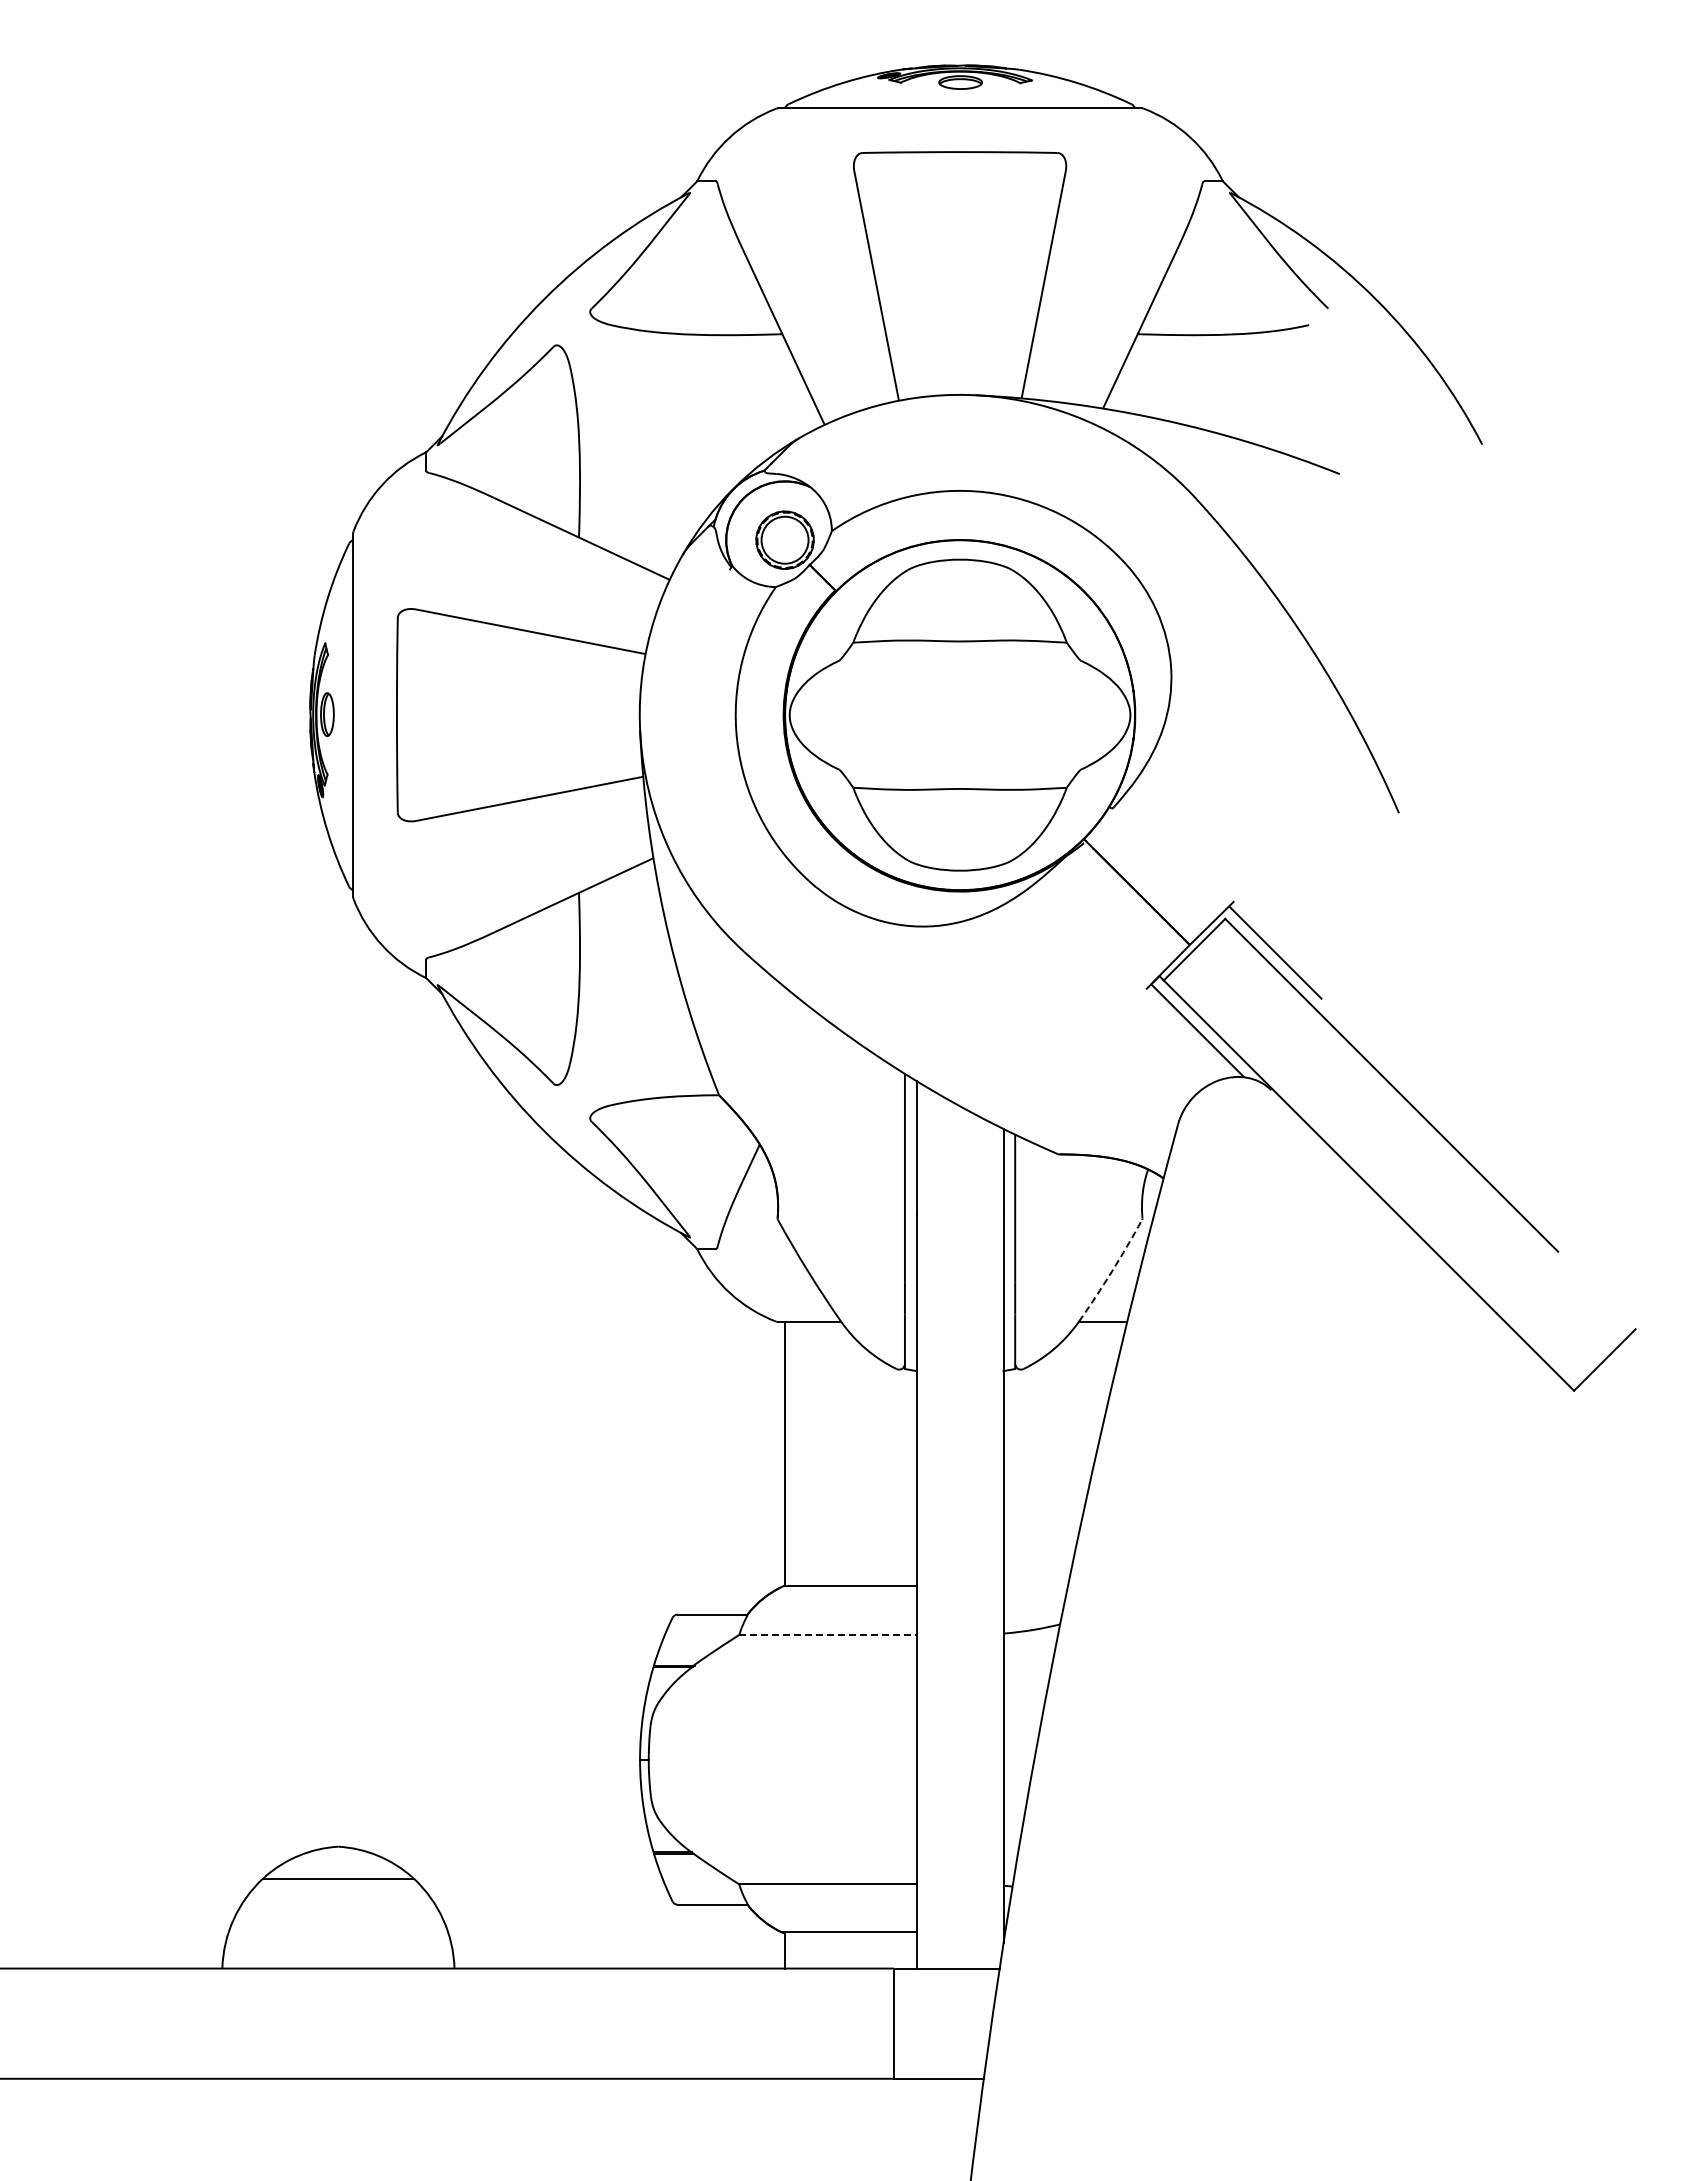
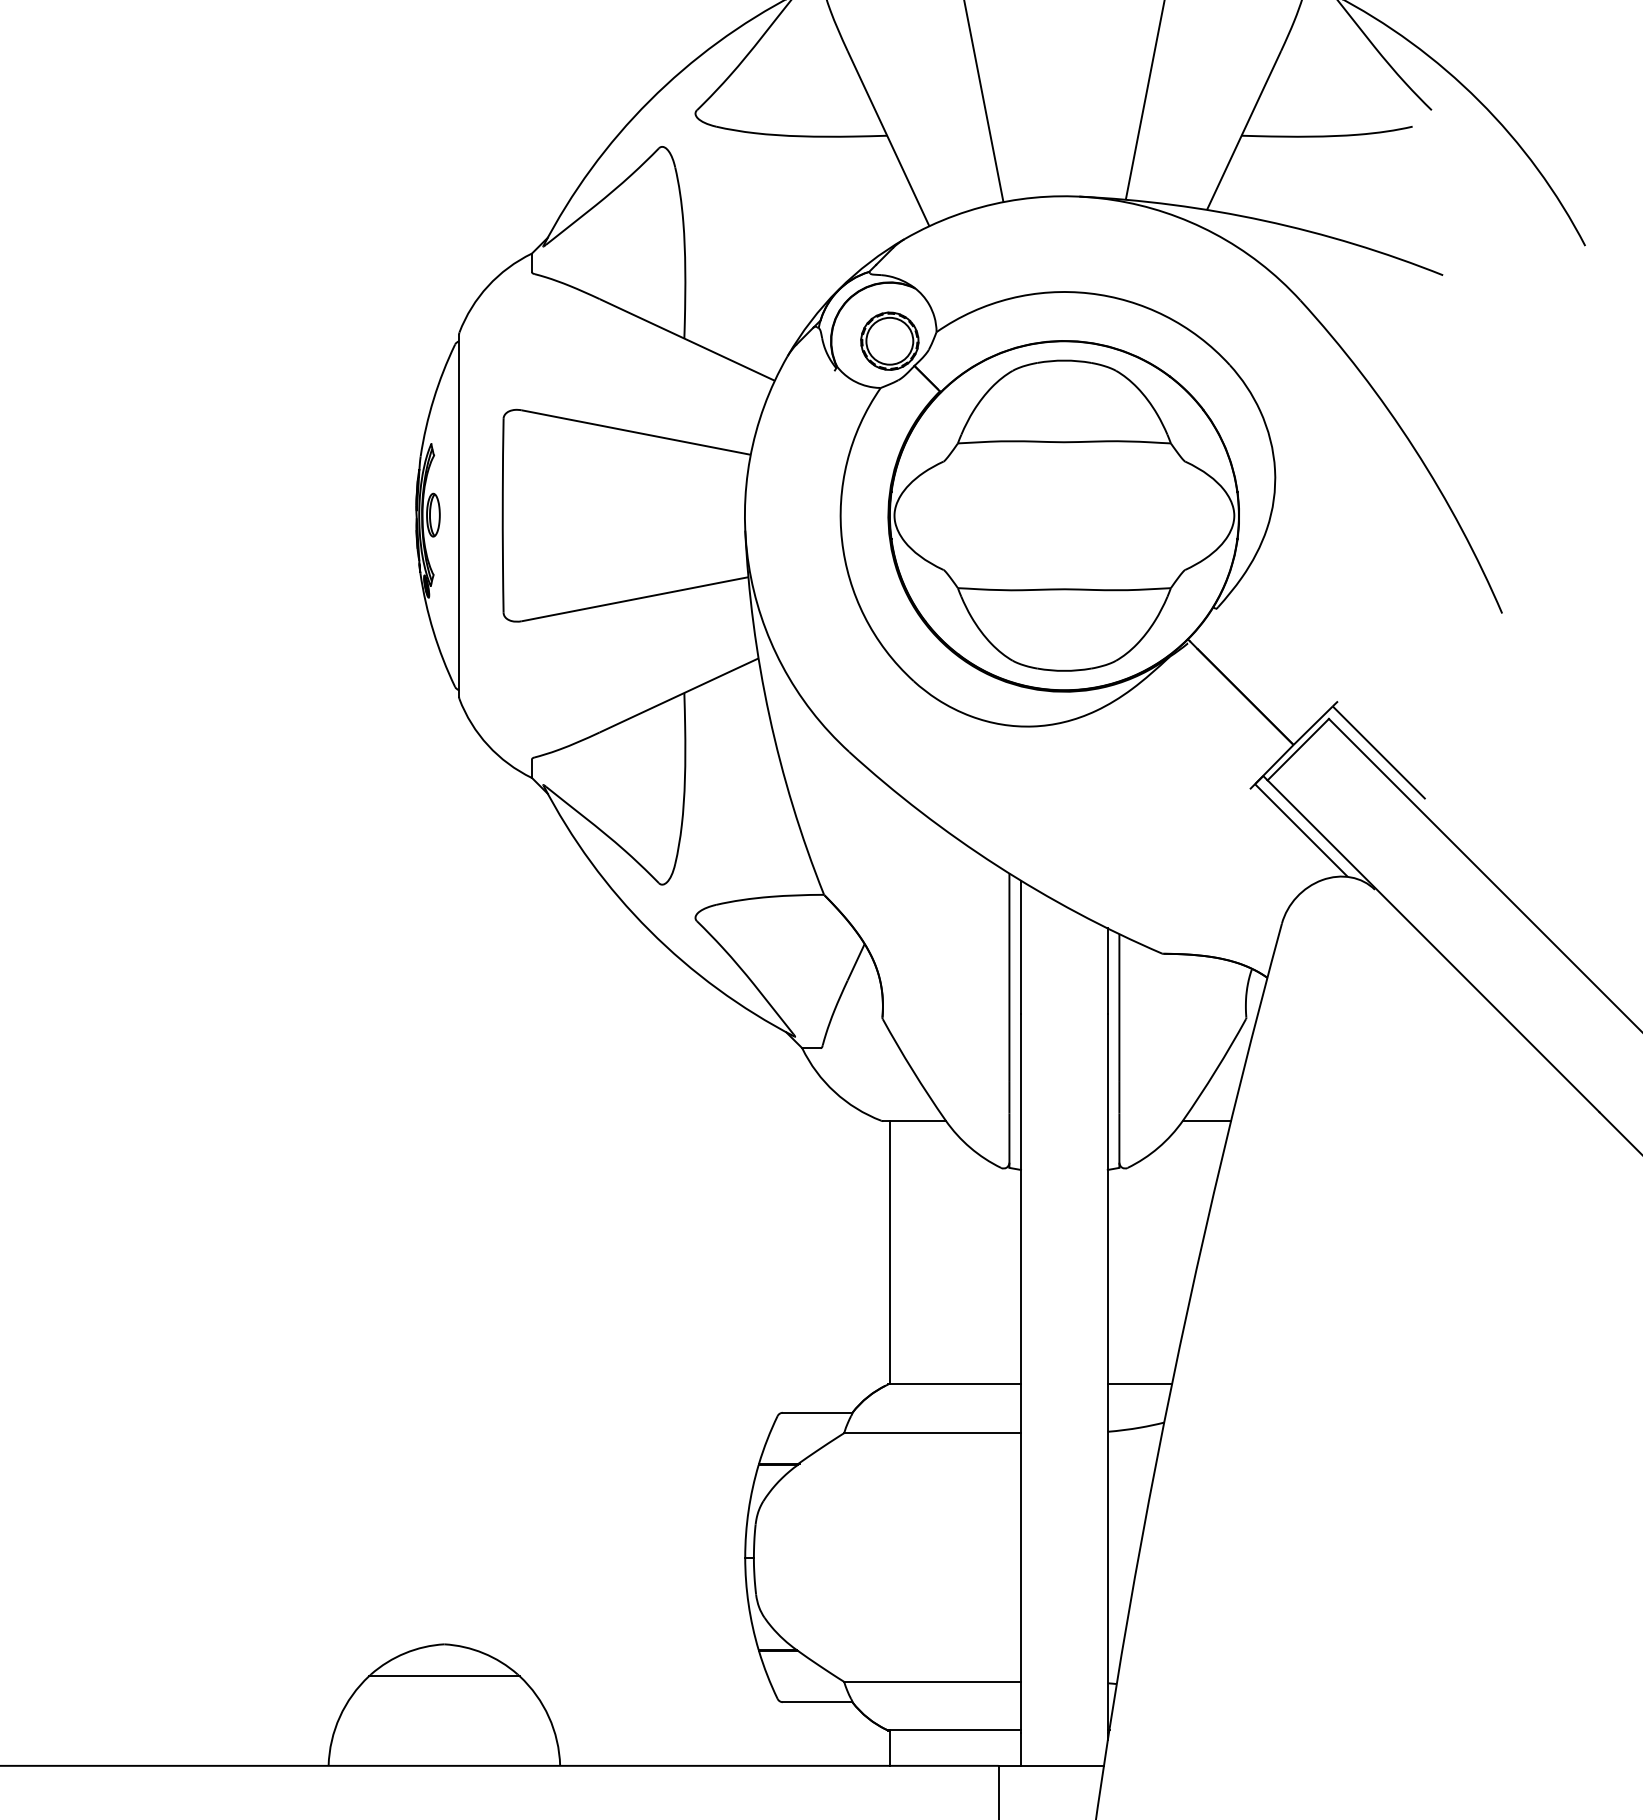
arc: (1111, 1271) -> (1215, 1070), dashed -> solid
line: (1035, 1586) -> (1139, 1384), added
line: (827, 1635) -> (932, 1433), dashed -> solid

